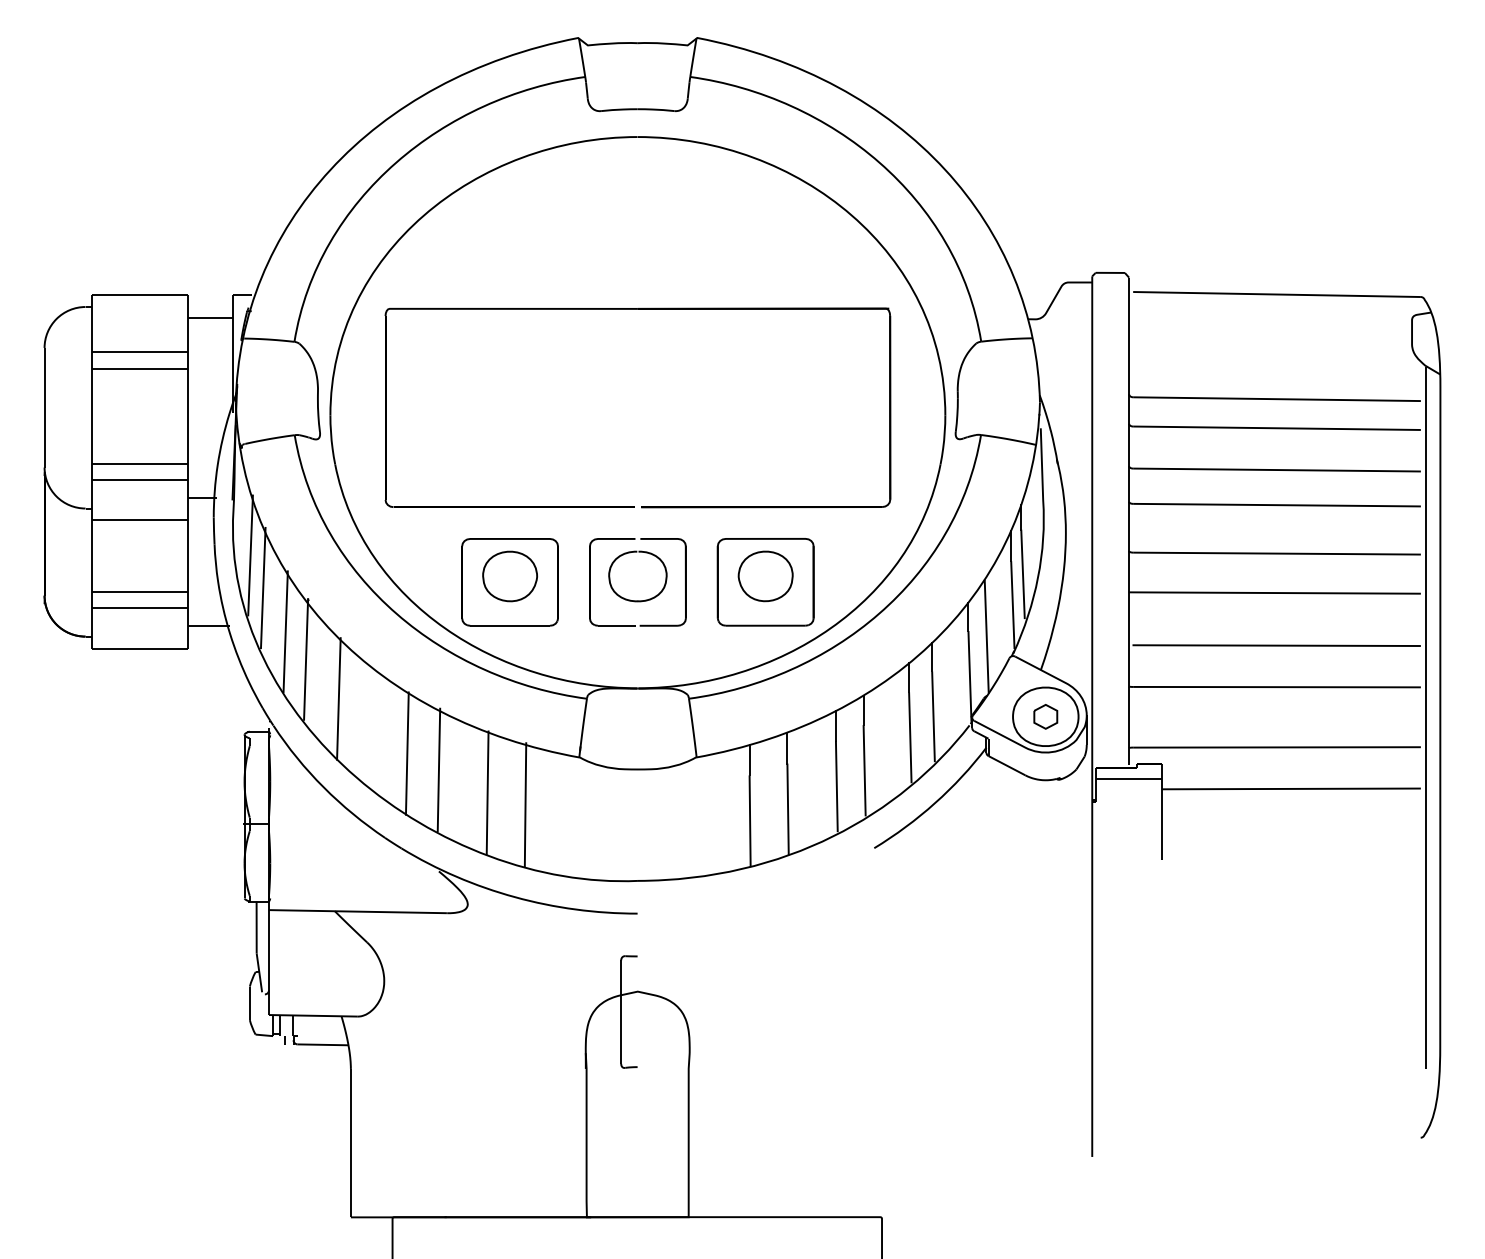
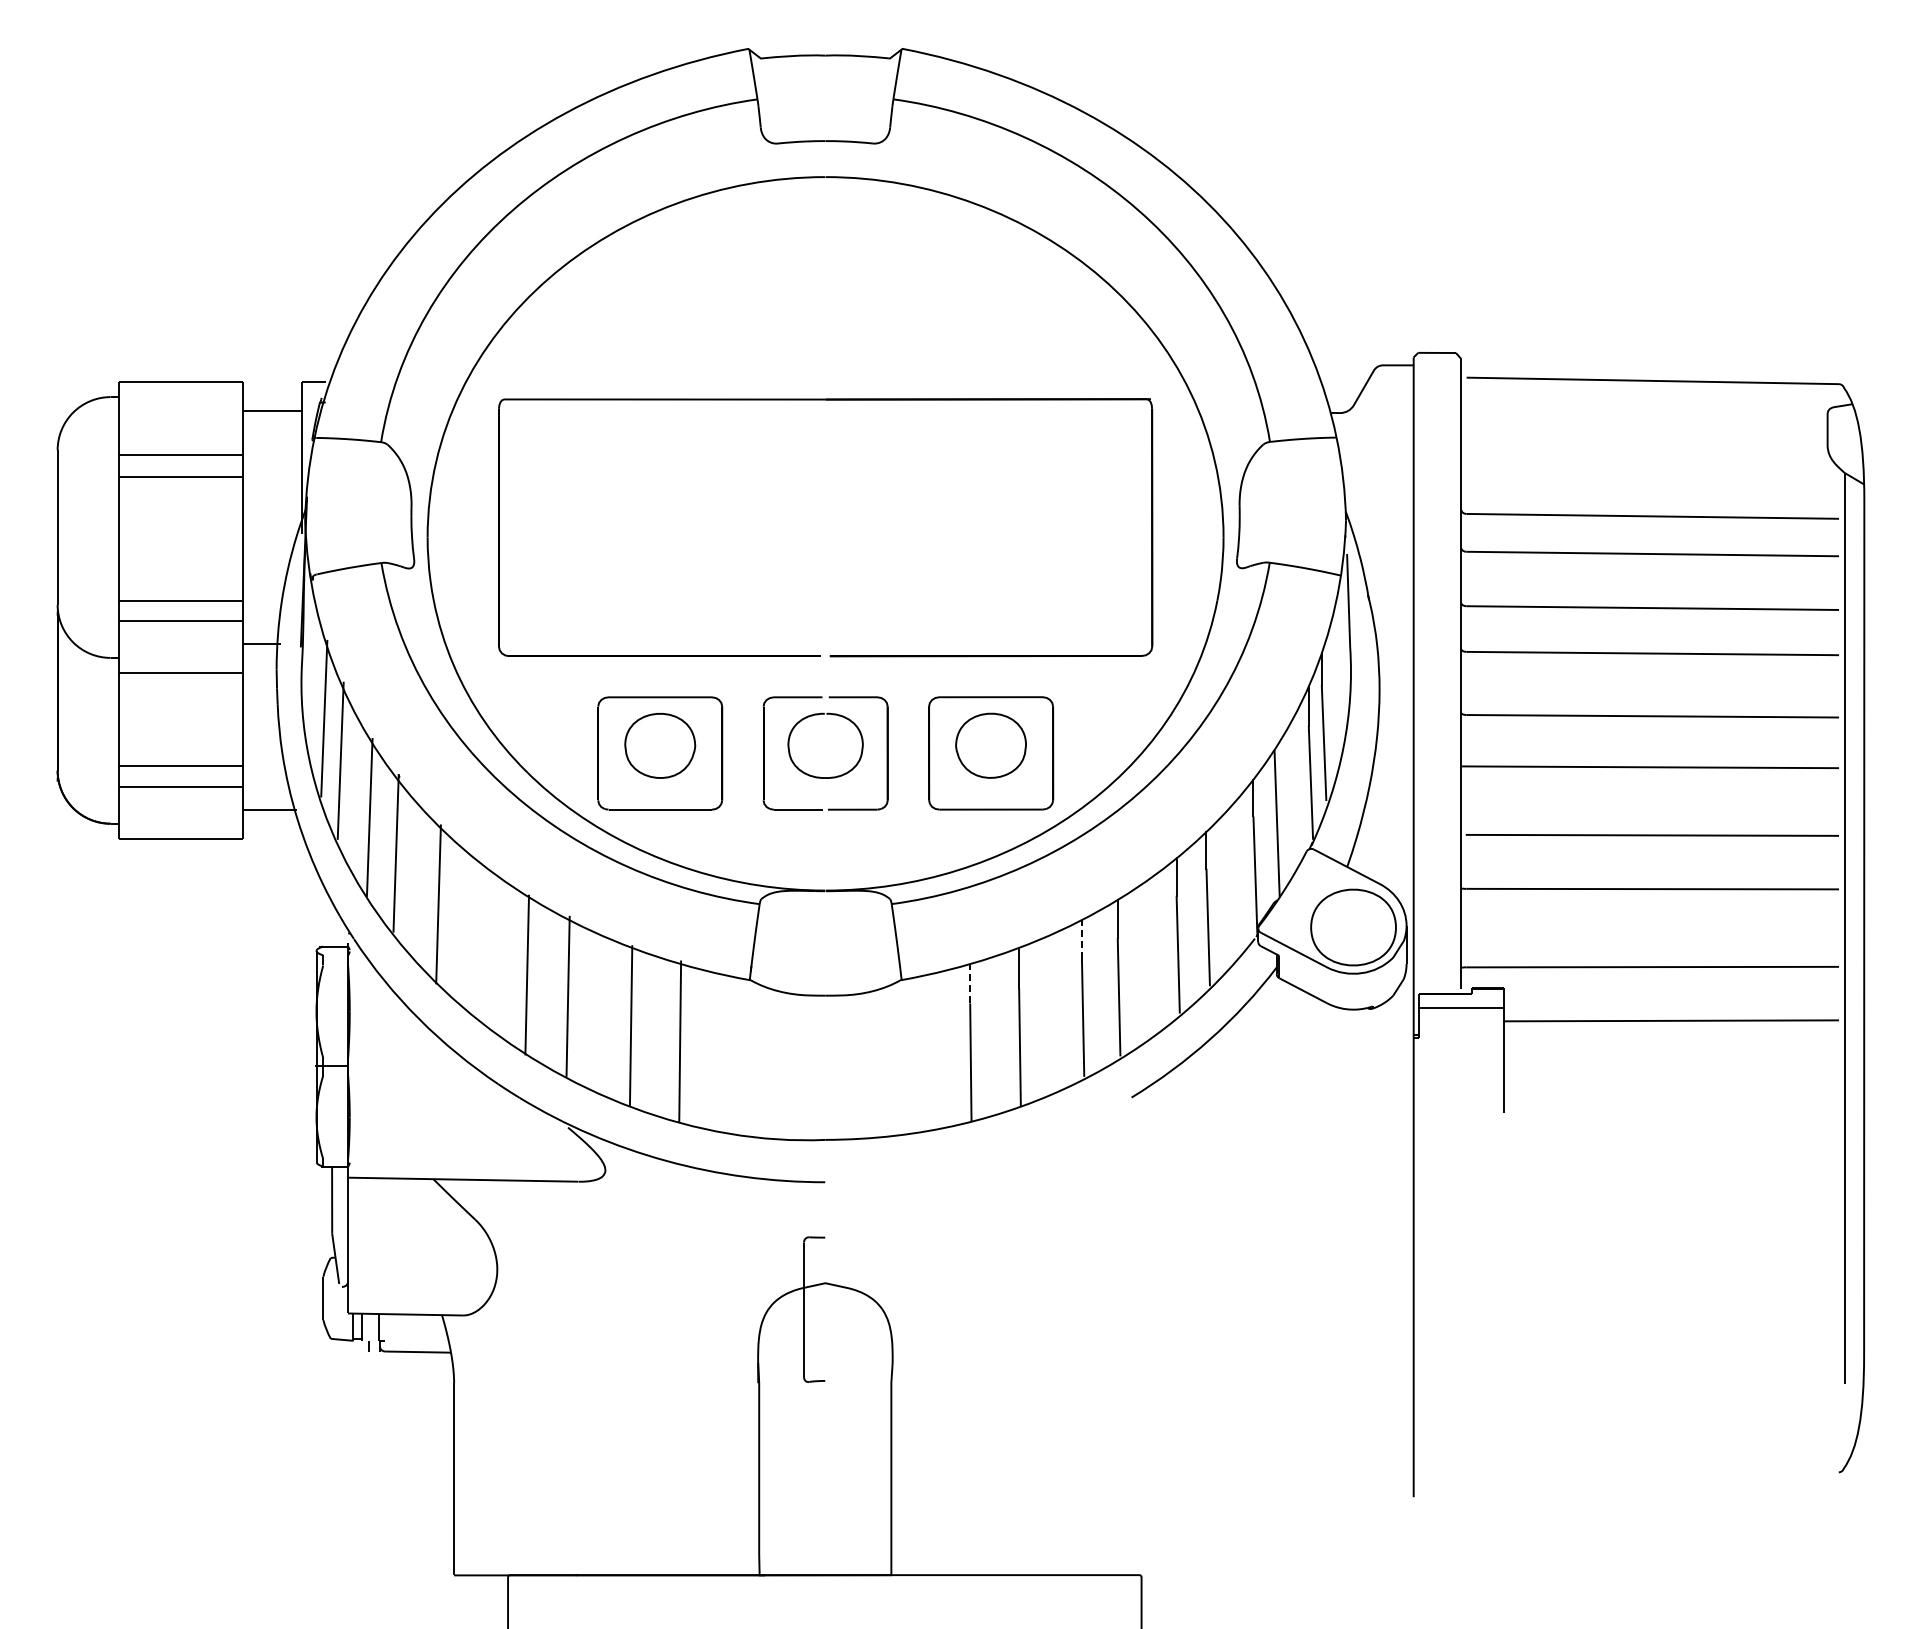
part: (1045, 716) -> (1353, 927), removed
line: (835, 725) -> (1081, 938), solid -> dashed
line: (749, 760) -> (970, 983), solid -> dashed

